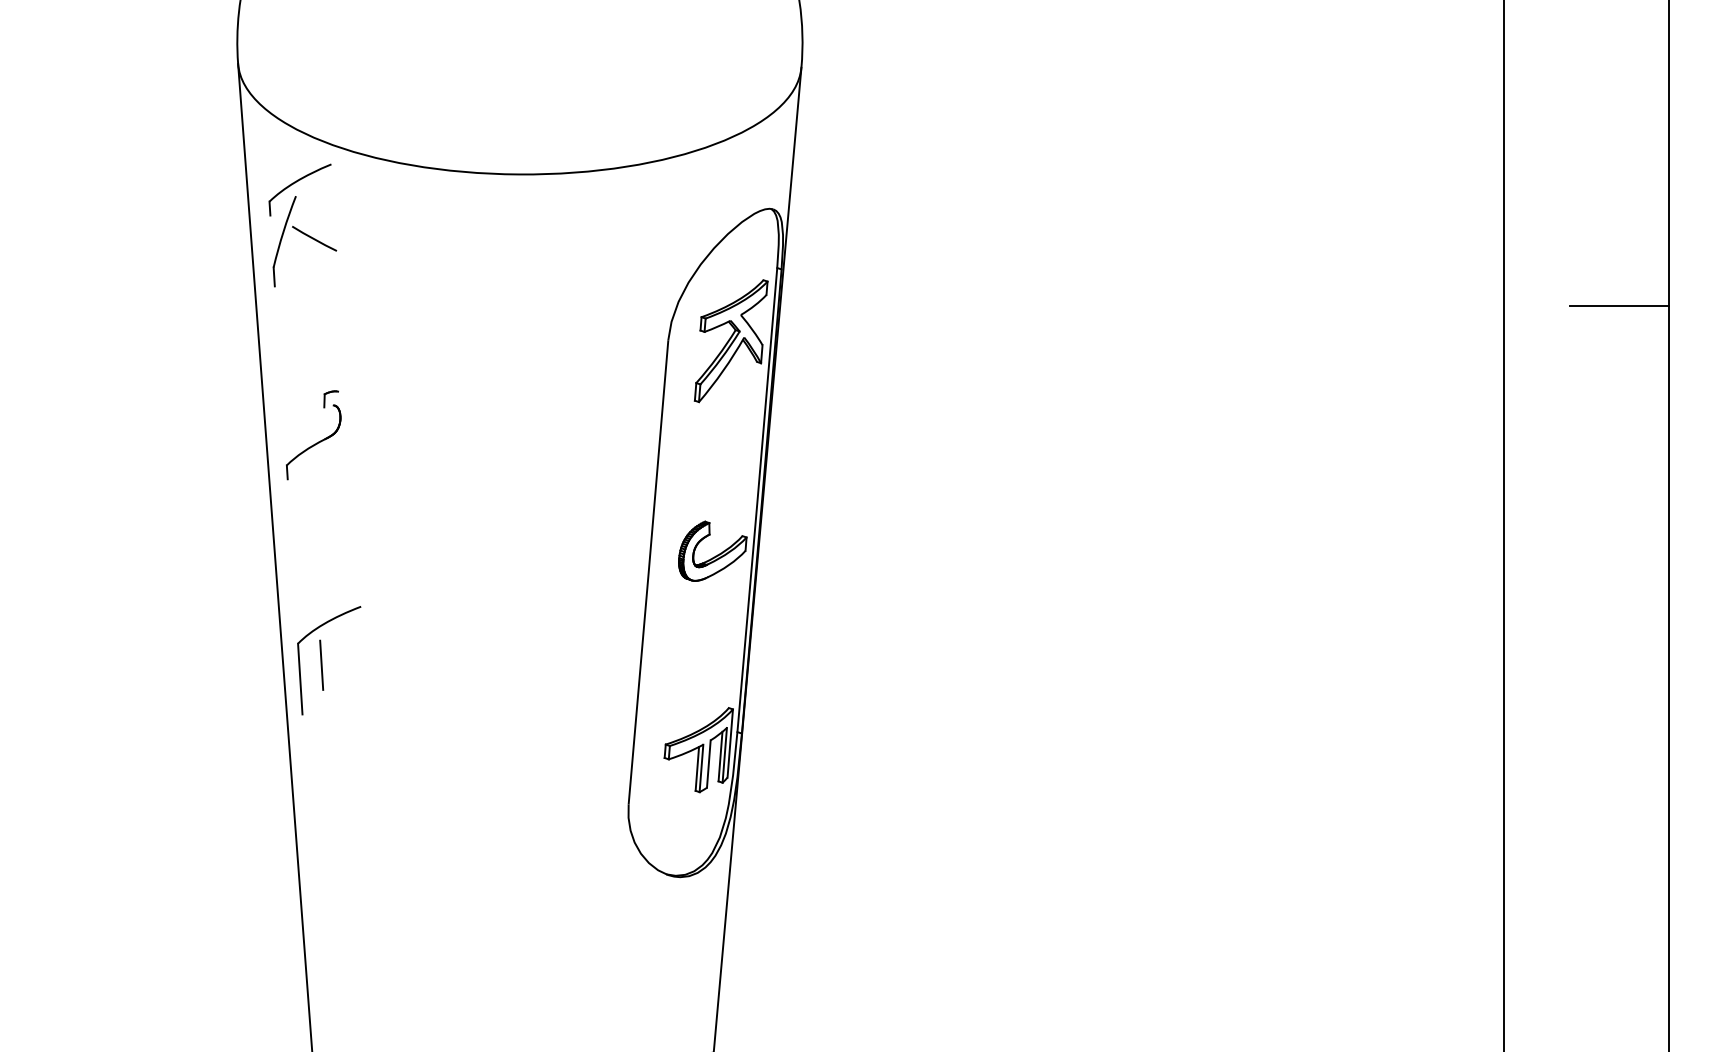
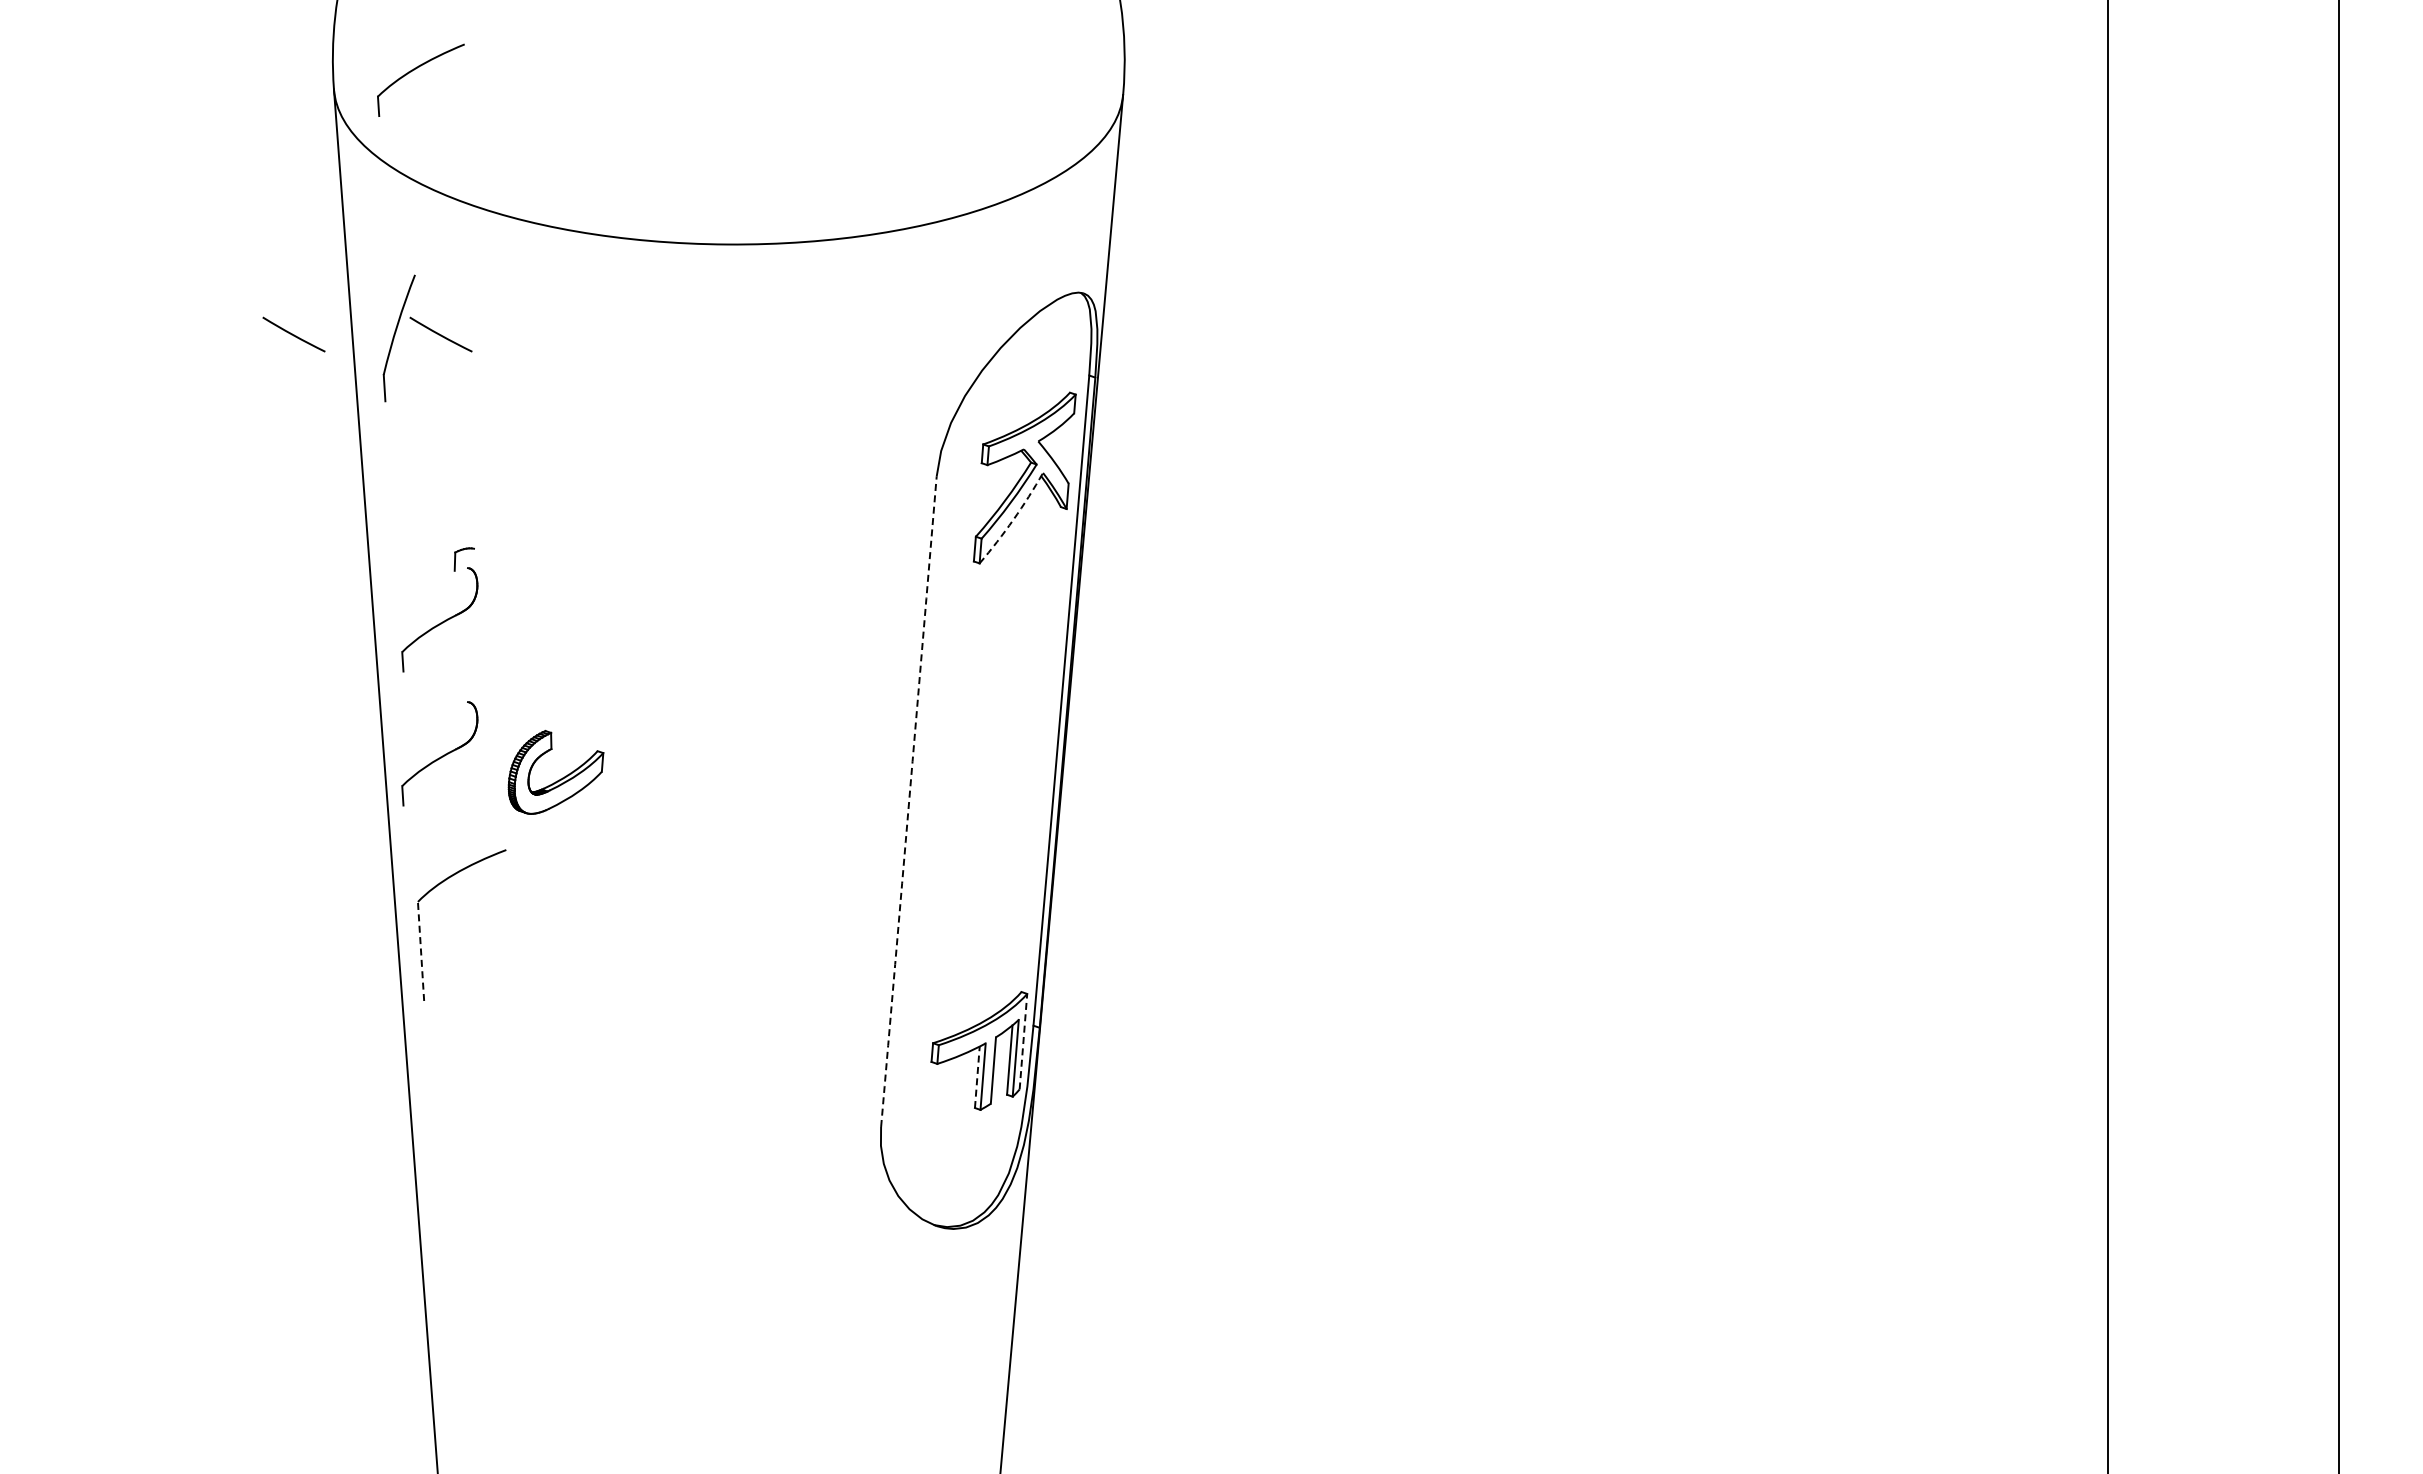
part: (297, 182) -> (416, 69), moved
line: (209, 238) -> (293, 334), added
line: (1619, 305) -> (2269, 428), removed
arc: (723, 370) -> (1013, 519), solid -> dashed
part: (313, 537) -> (439, 753), added
part: (716, 555) -> (560, 778), moved
arc: (648, 572) -> (909, 801), solid -> dashed
line: (321, 664) -> (450, 931), removed
line: (300, 679) -> (421, 951), solid -> dashed
line: (730, 743) -> (1023, 1041), solid -> dashed
line: (697, 769) -> (977, 1077), solid -> dashed

